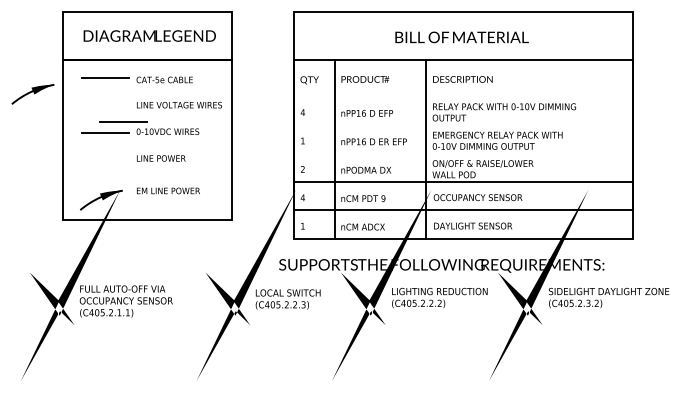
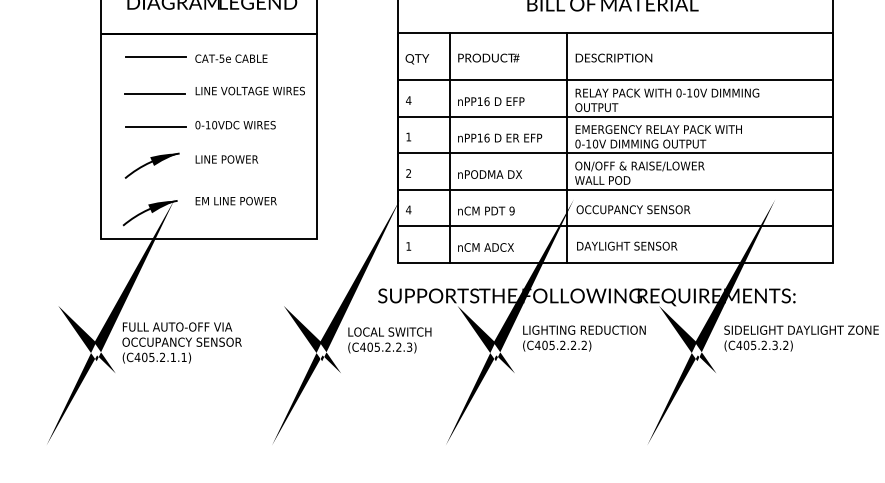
part: (32, 94) -> (151, 165), moved
line: (463, 96) -> (614, 79), added
line: (123, 121) -> (155, 92), moved
line: (463, 125) -> (614, 117), added
line: (463, 153) -> (614, 153), added

